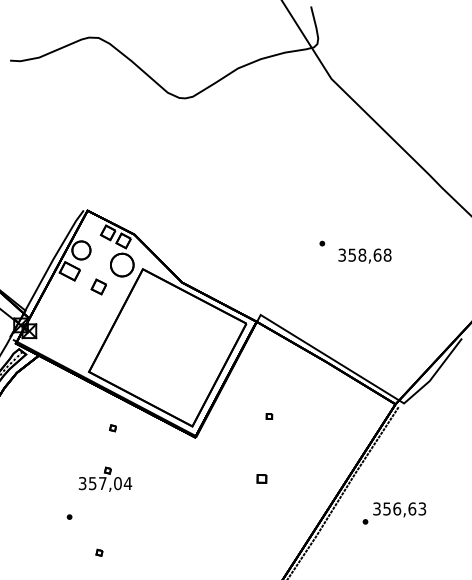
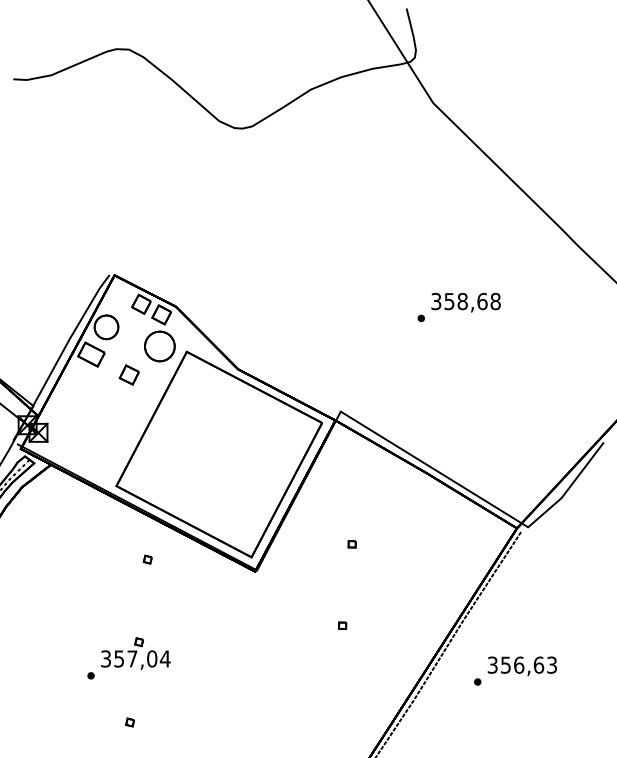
text: (364, 255) -> (465, 302), moved
part: (262, 478) -> (342, 625), size x0.62
part: (105, 479) -> (135, 653), moved

